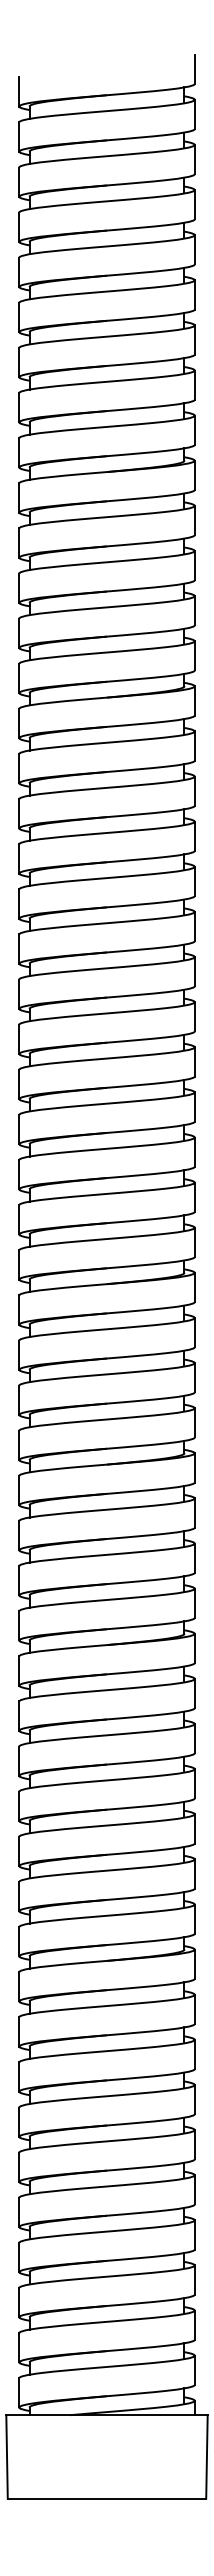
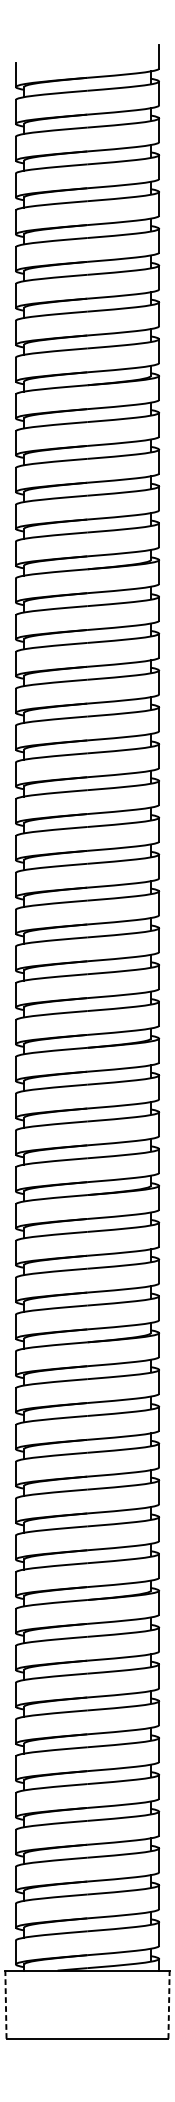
line: (7, 2456) -> (6, 2004), solid -> dashed
line: (206, 2456) -> (168, 2004), solid -> dashed

